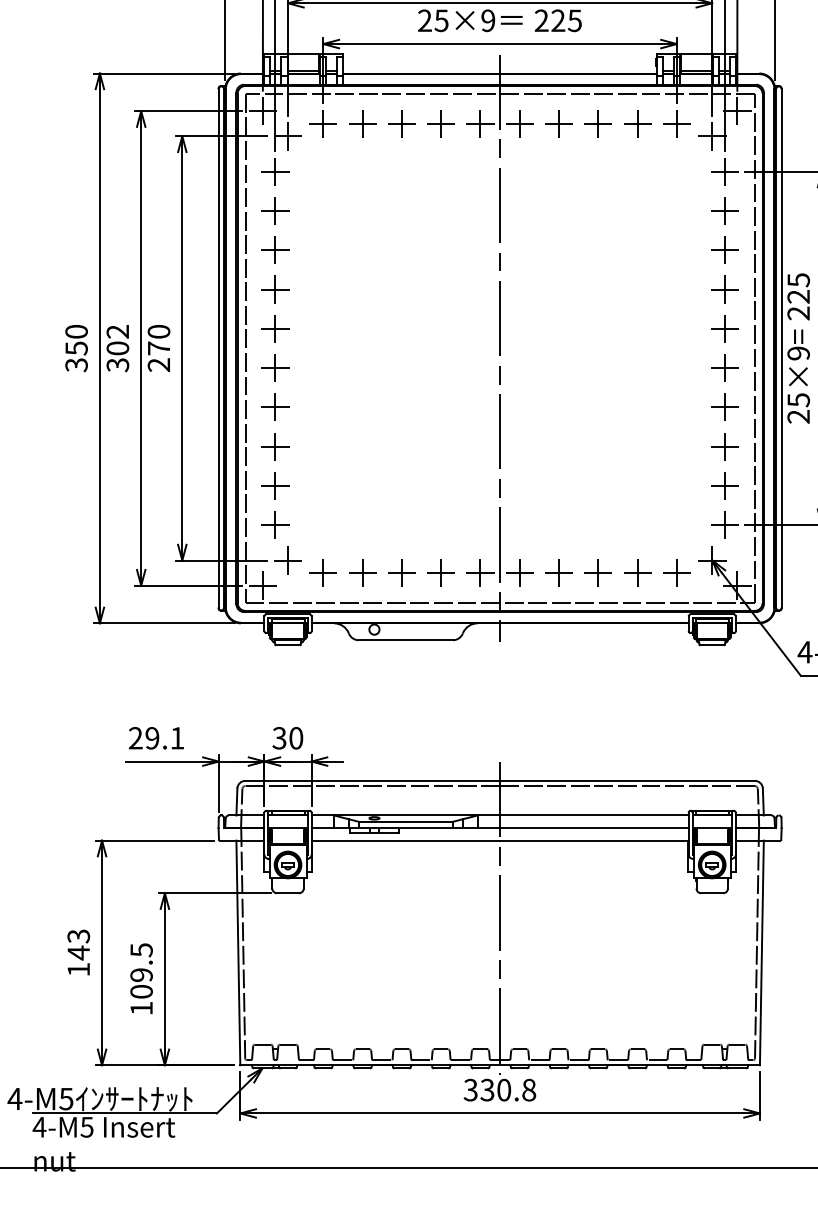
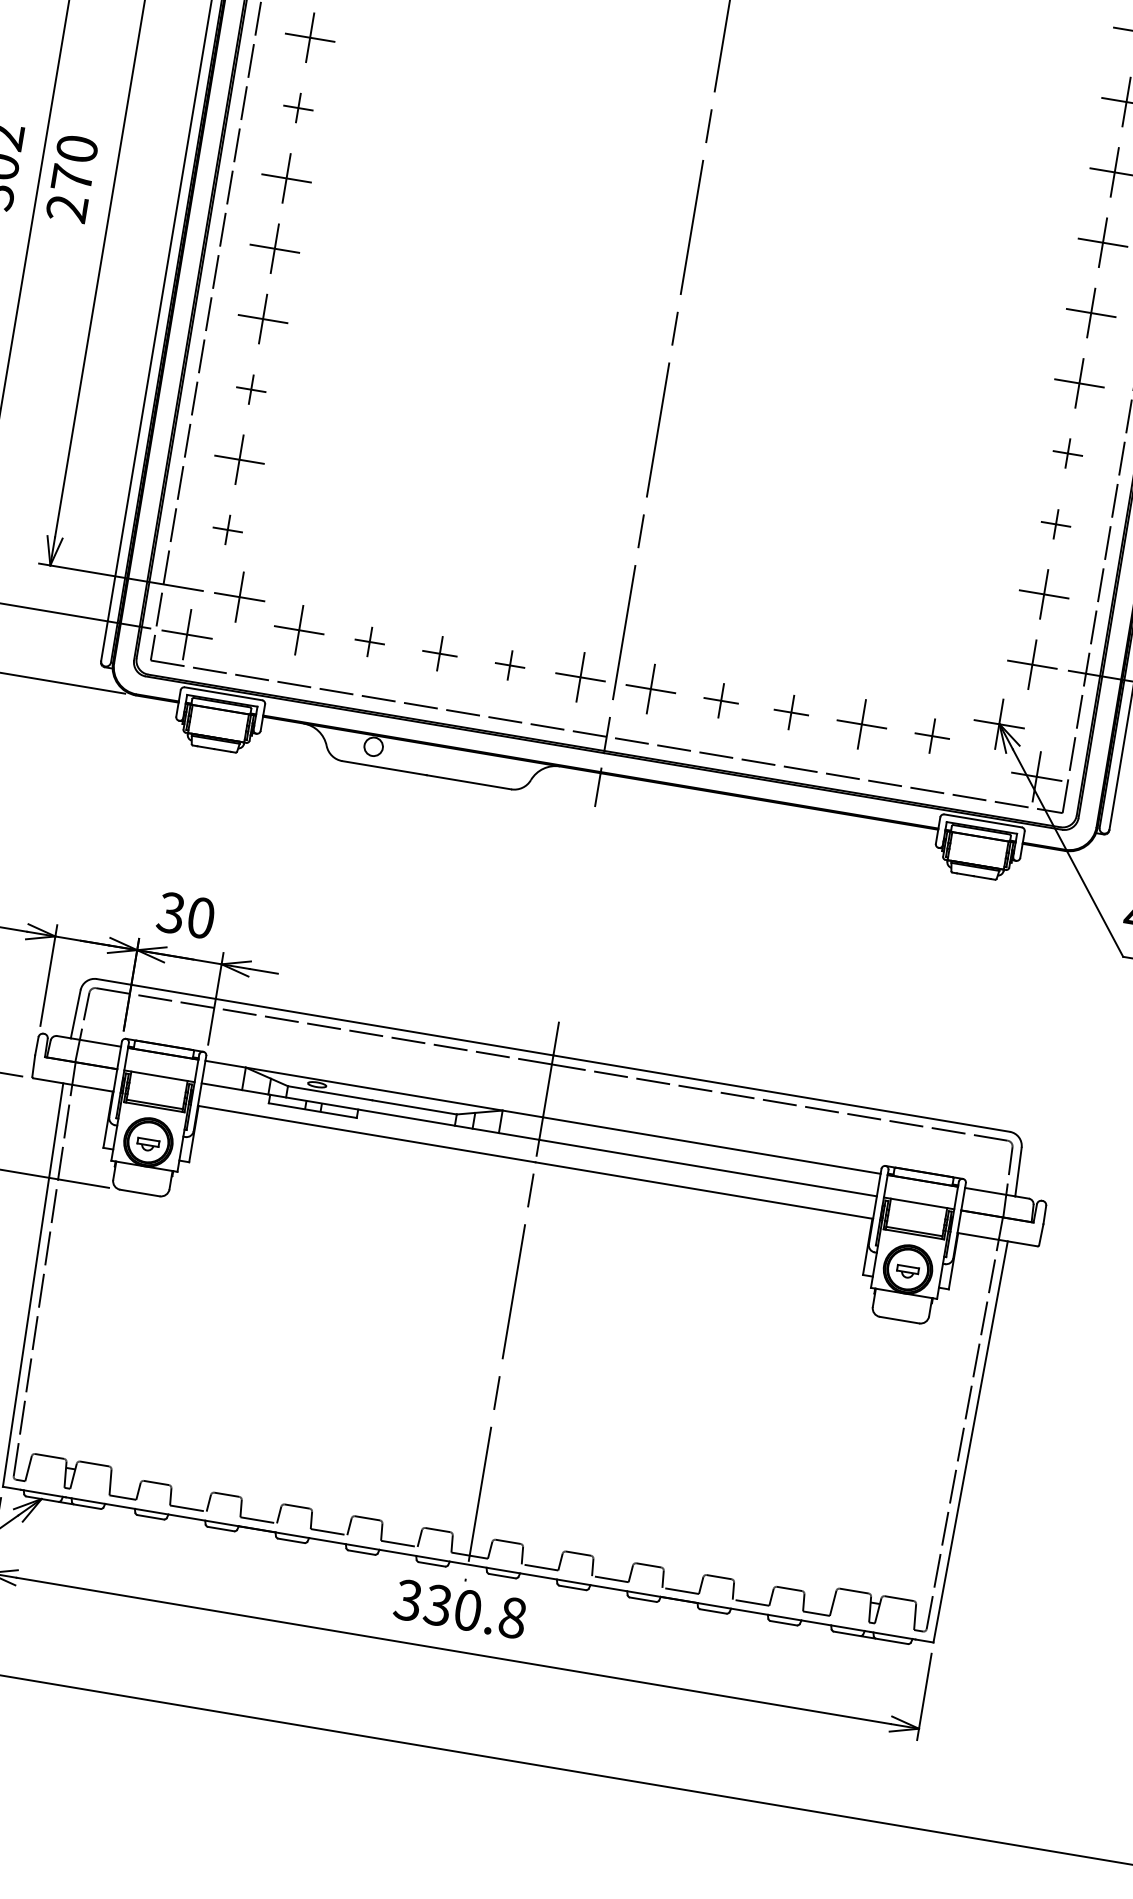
part: (275, 289) -> (298, 108), size x0.6
part: (724, 406) -> (1067, 452), size x0.6
part: (275, 446) -> (251, 389), size x0.6
part: (724, 446) -> (1055, 523), size x0.6
part: (275, 524) -> (228, 528), size x0.6
part: (362, 572) -> (369, 640), size x0.6
part: (401, 572) -> (439, 652), size x0.7
part: (440, 572) -> (509, 664), size x0.6
part: (558, 572) -> (720, 699), size x0.7
part: (597, 572) -> (790, 711), size x0.7
part: (676, 572) -> (931, 735), size x0.7

